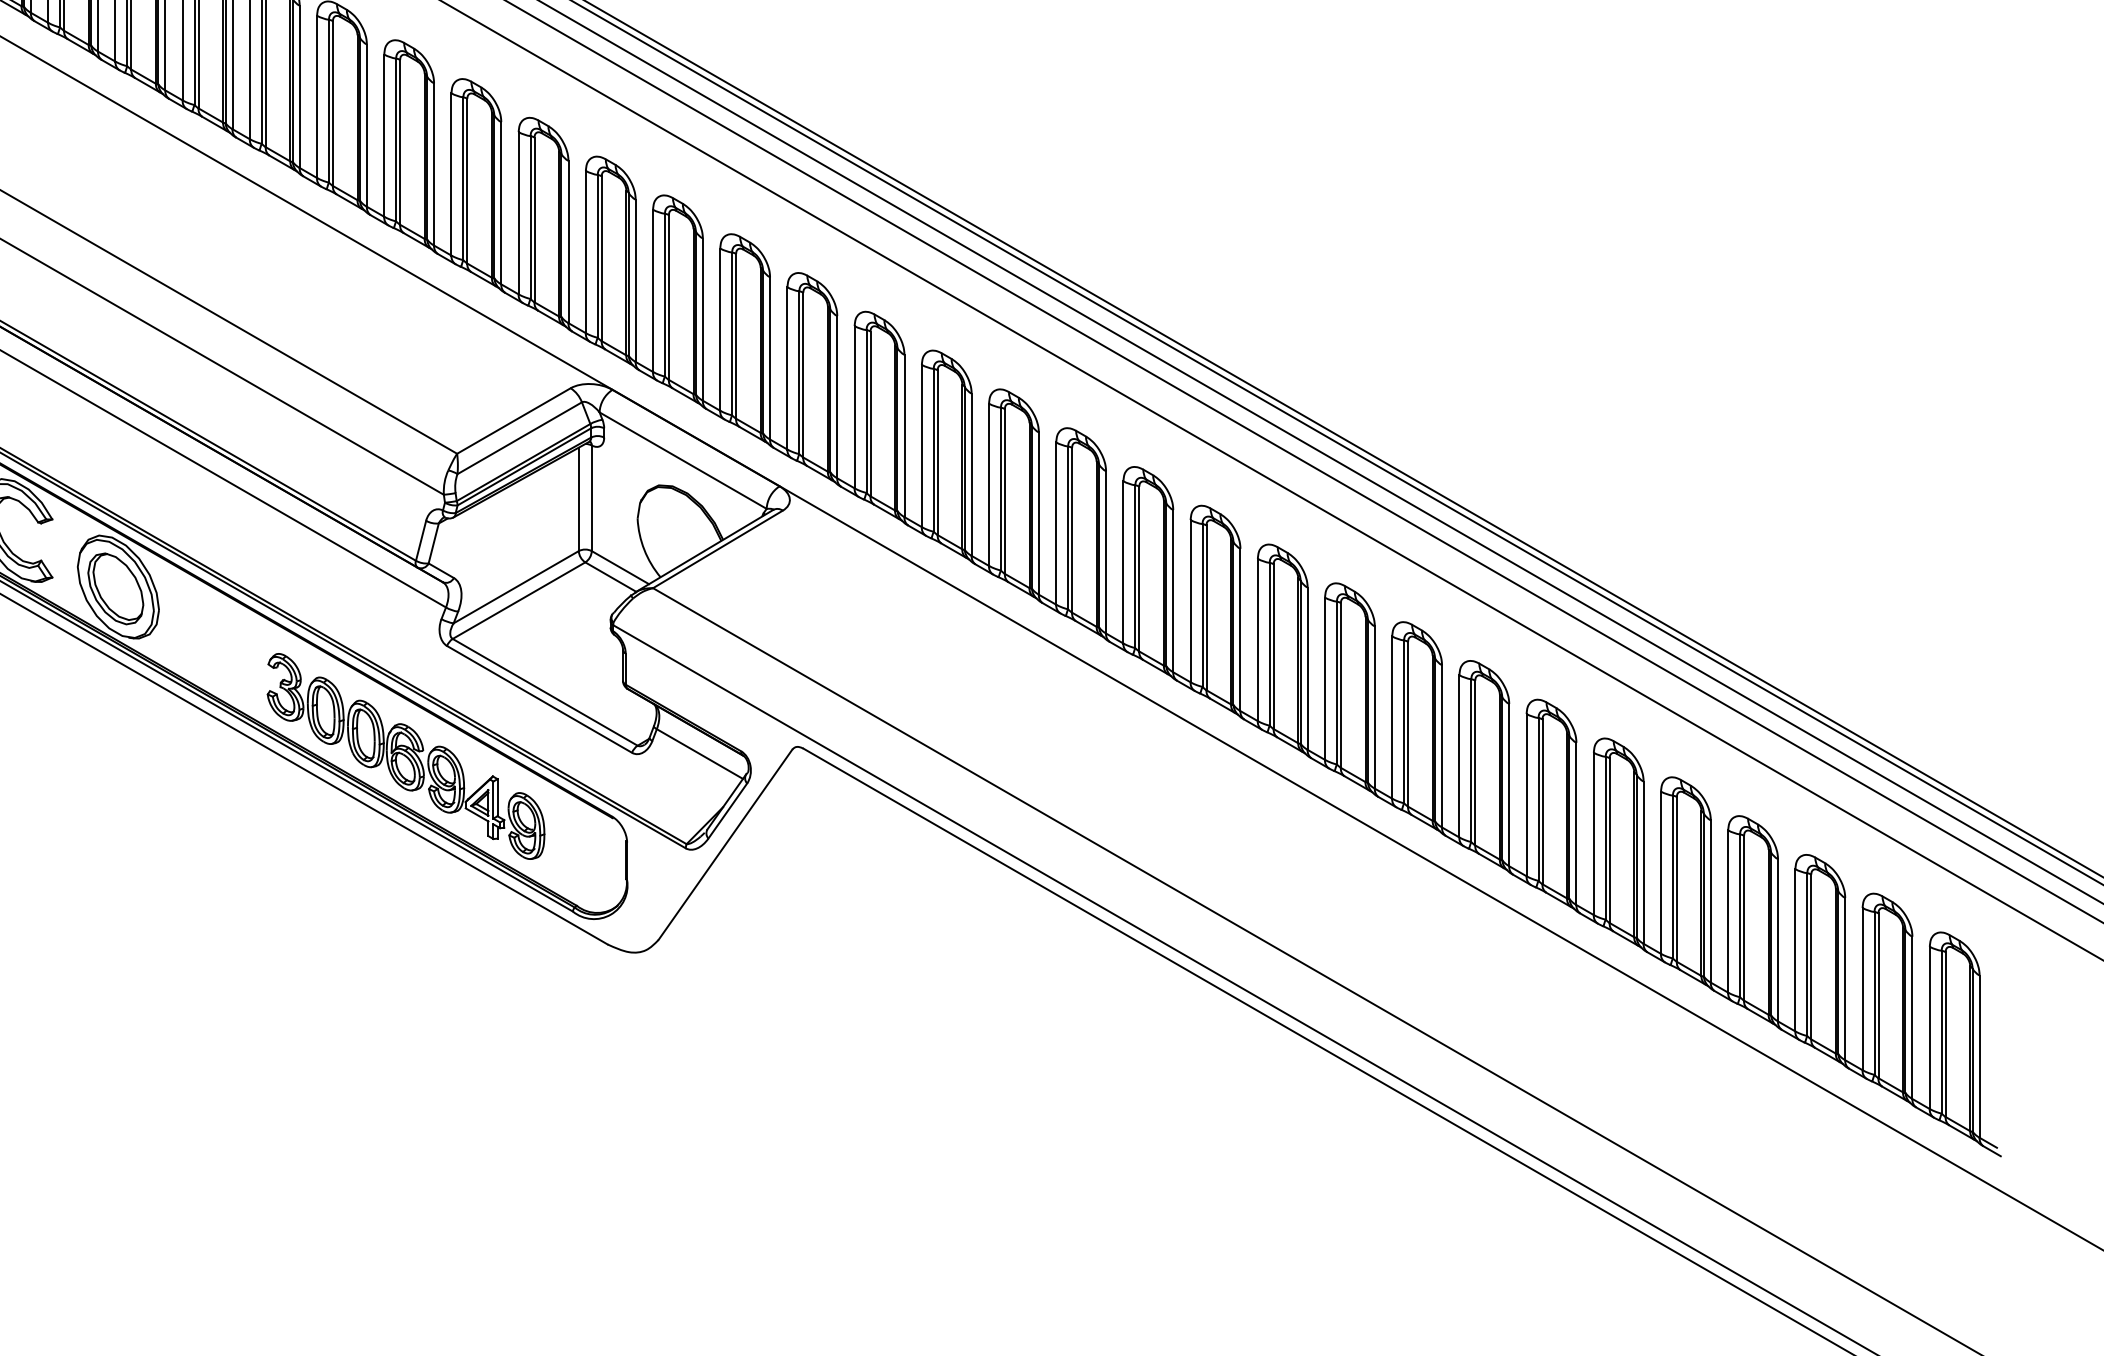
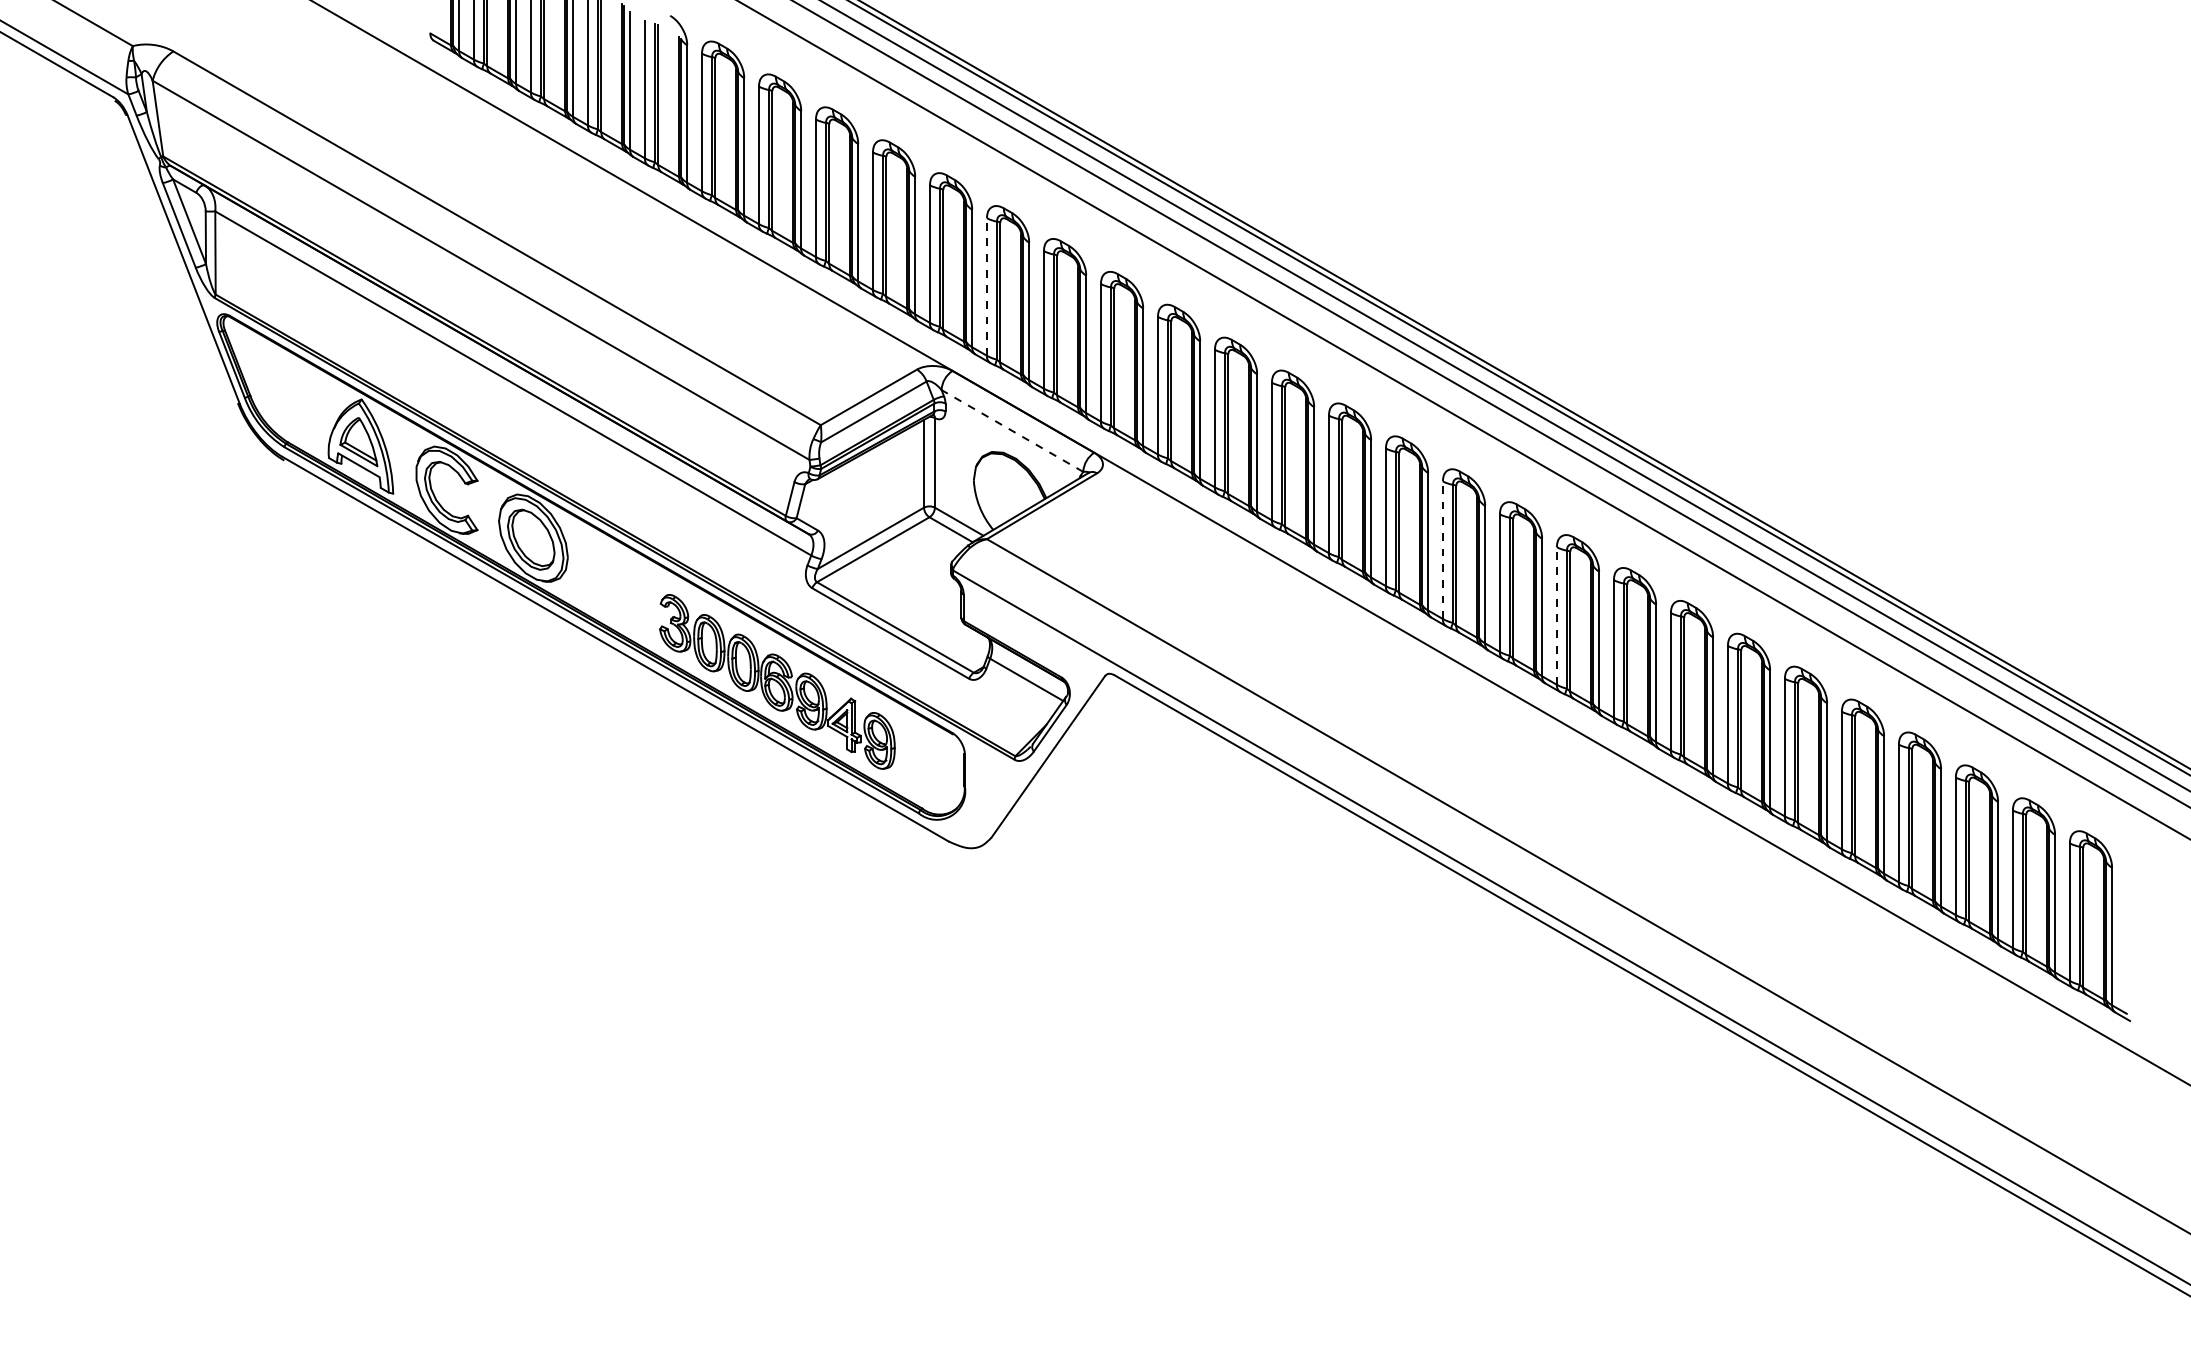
line: (652, 290) -> (986, 286), solid -> dashed
line: (683, 460) -> (1012, 430), solid -> dashed
line: (1190, 601) -> (1442, 550), solid -> dashed
line: (1324, 679) -> (1556, 616), solid -> dashed

